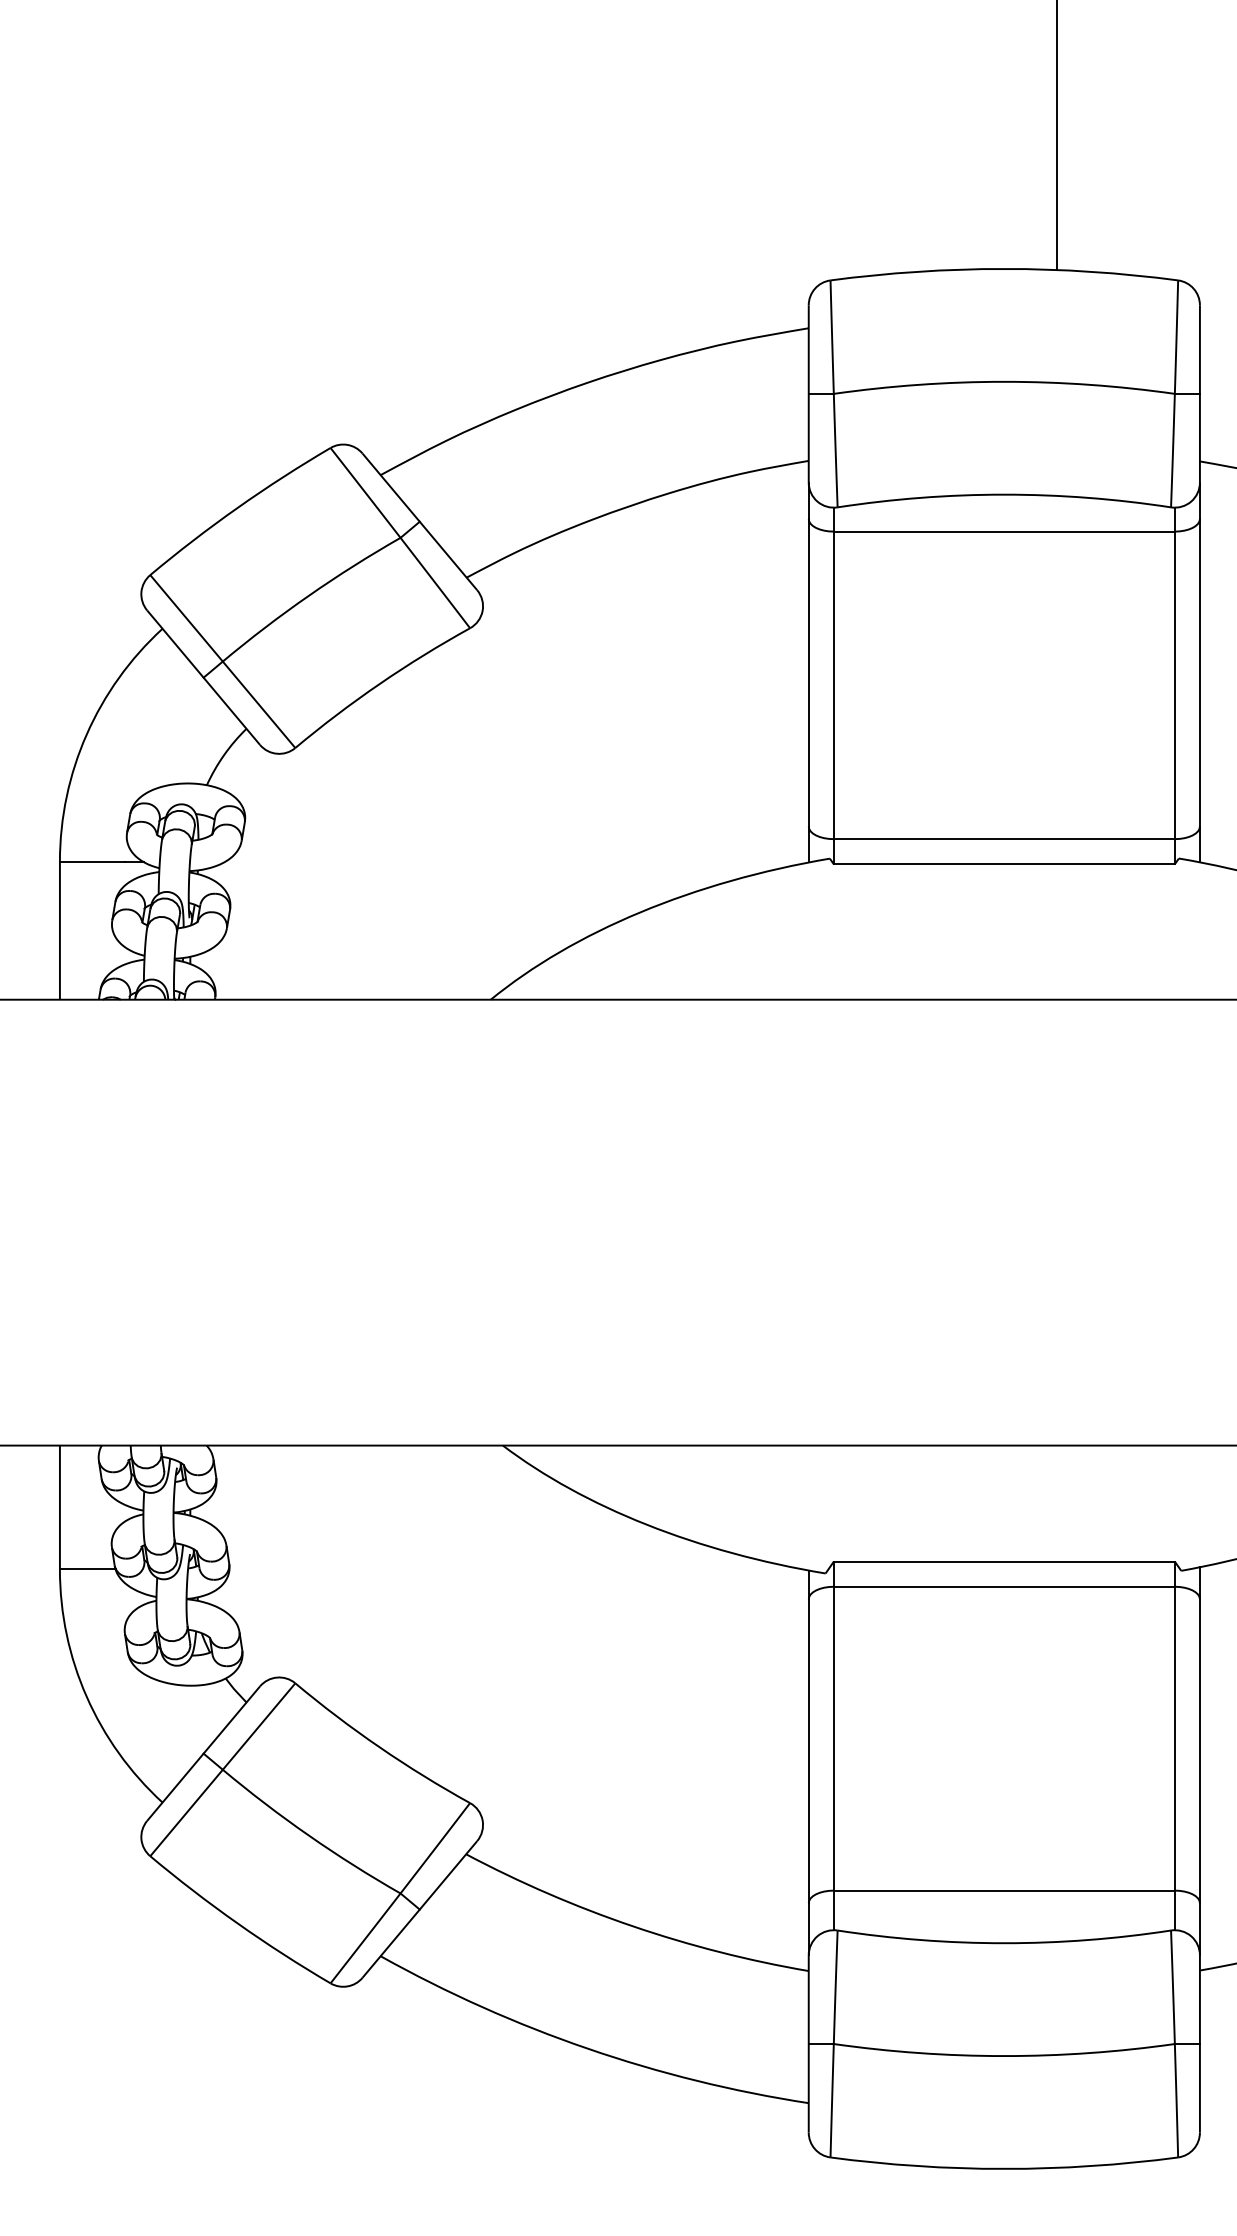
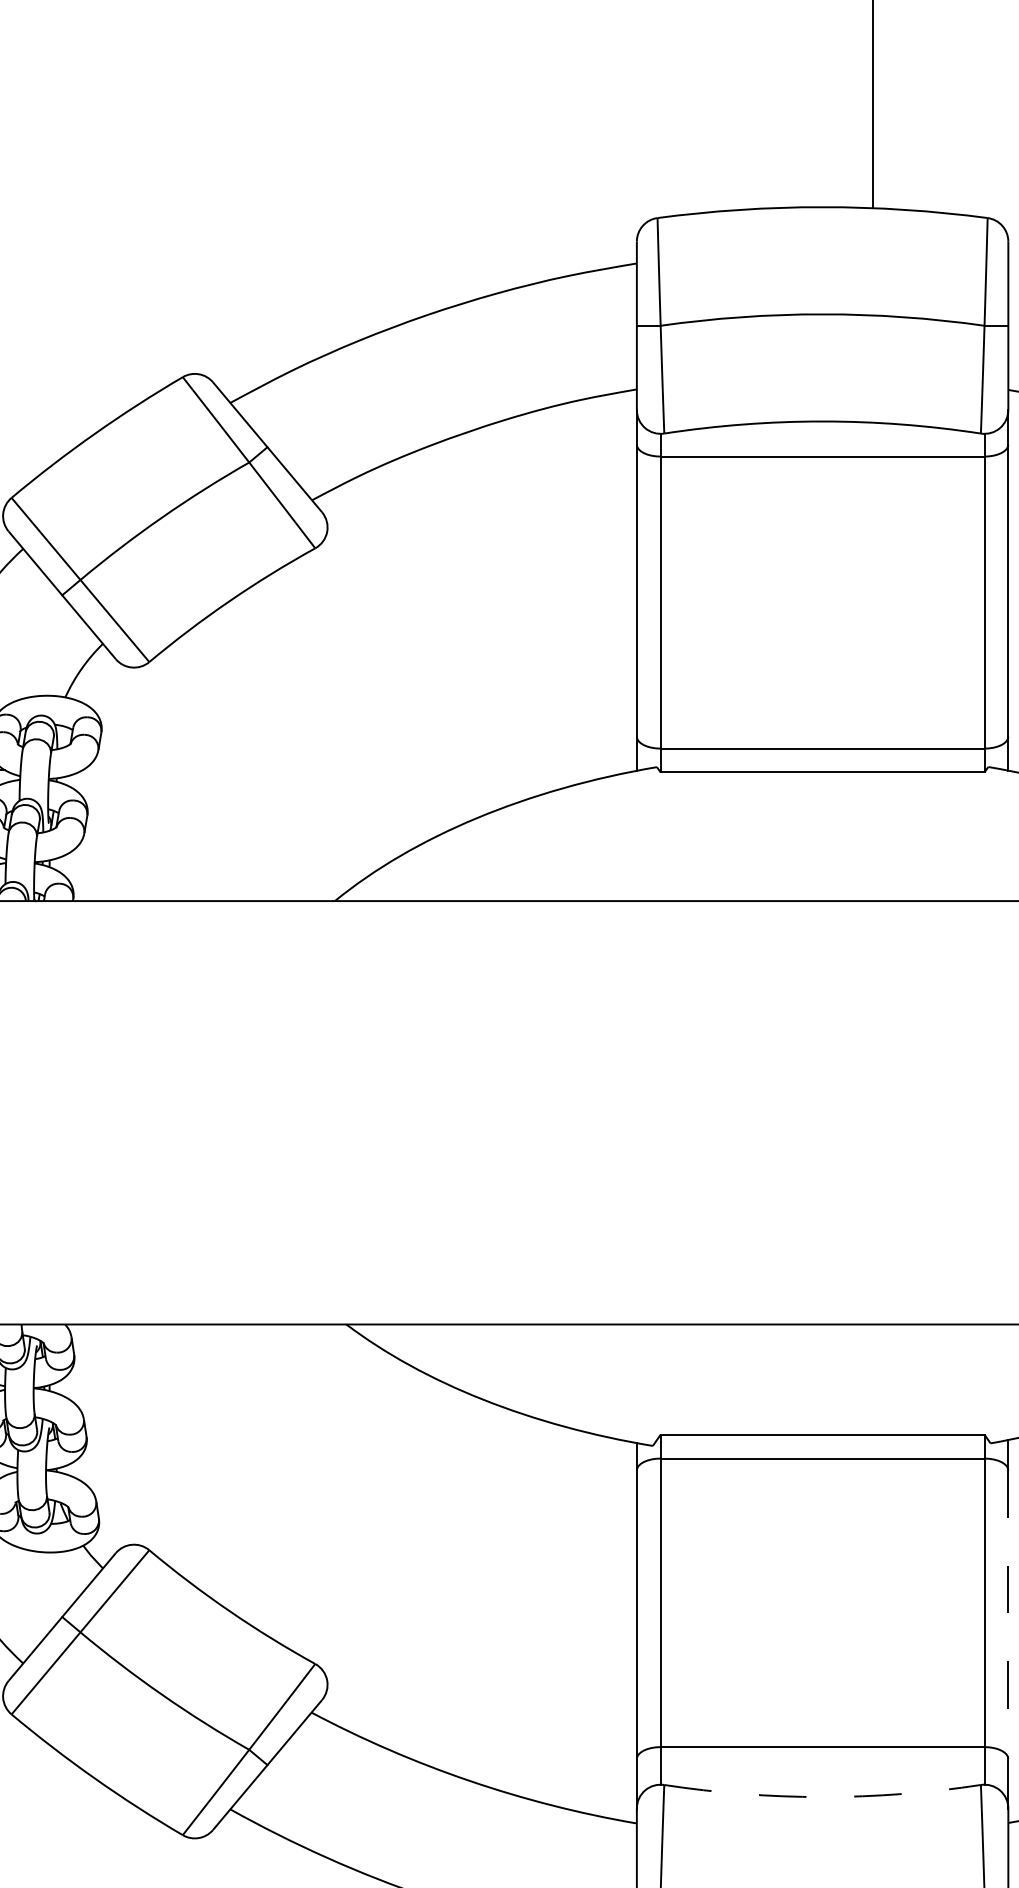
line: (1199, 1751) -> (1007, 1614), solid -> dashed
arc: (1004, 1943) -> (822, 1797), solid -> dashed

